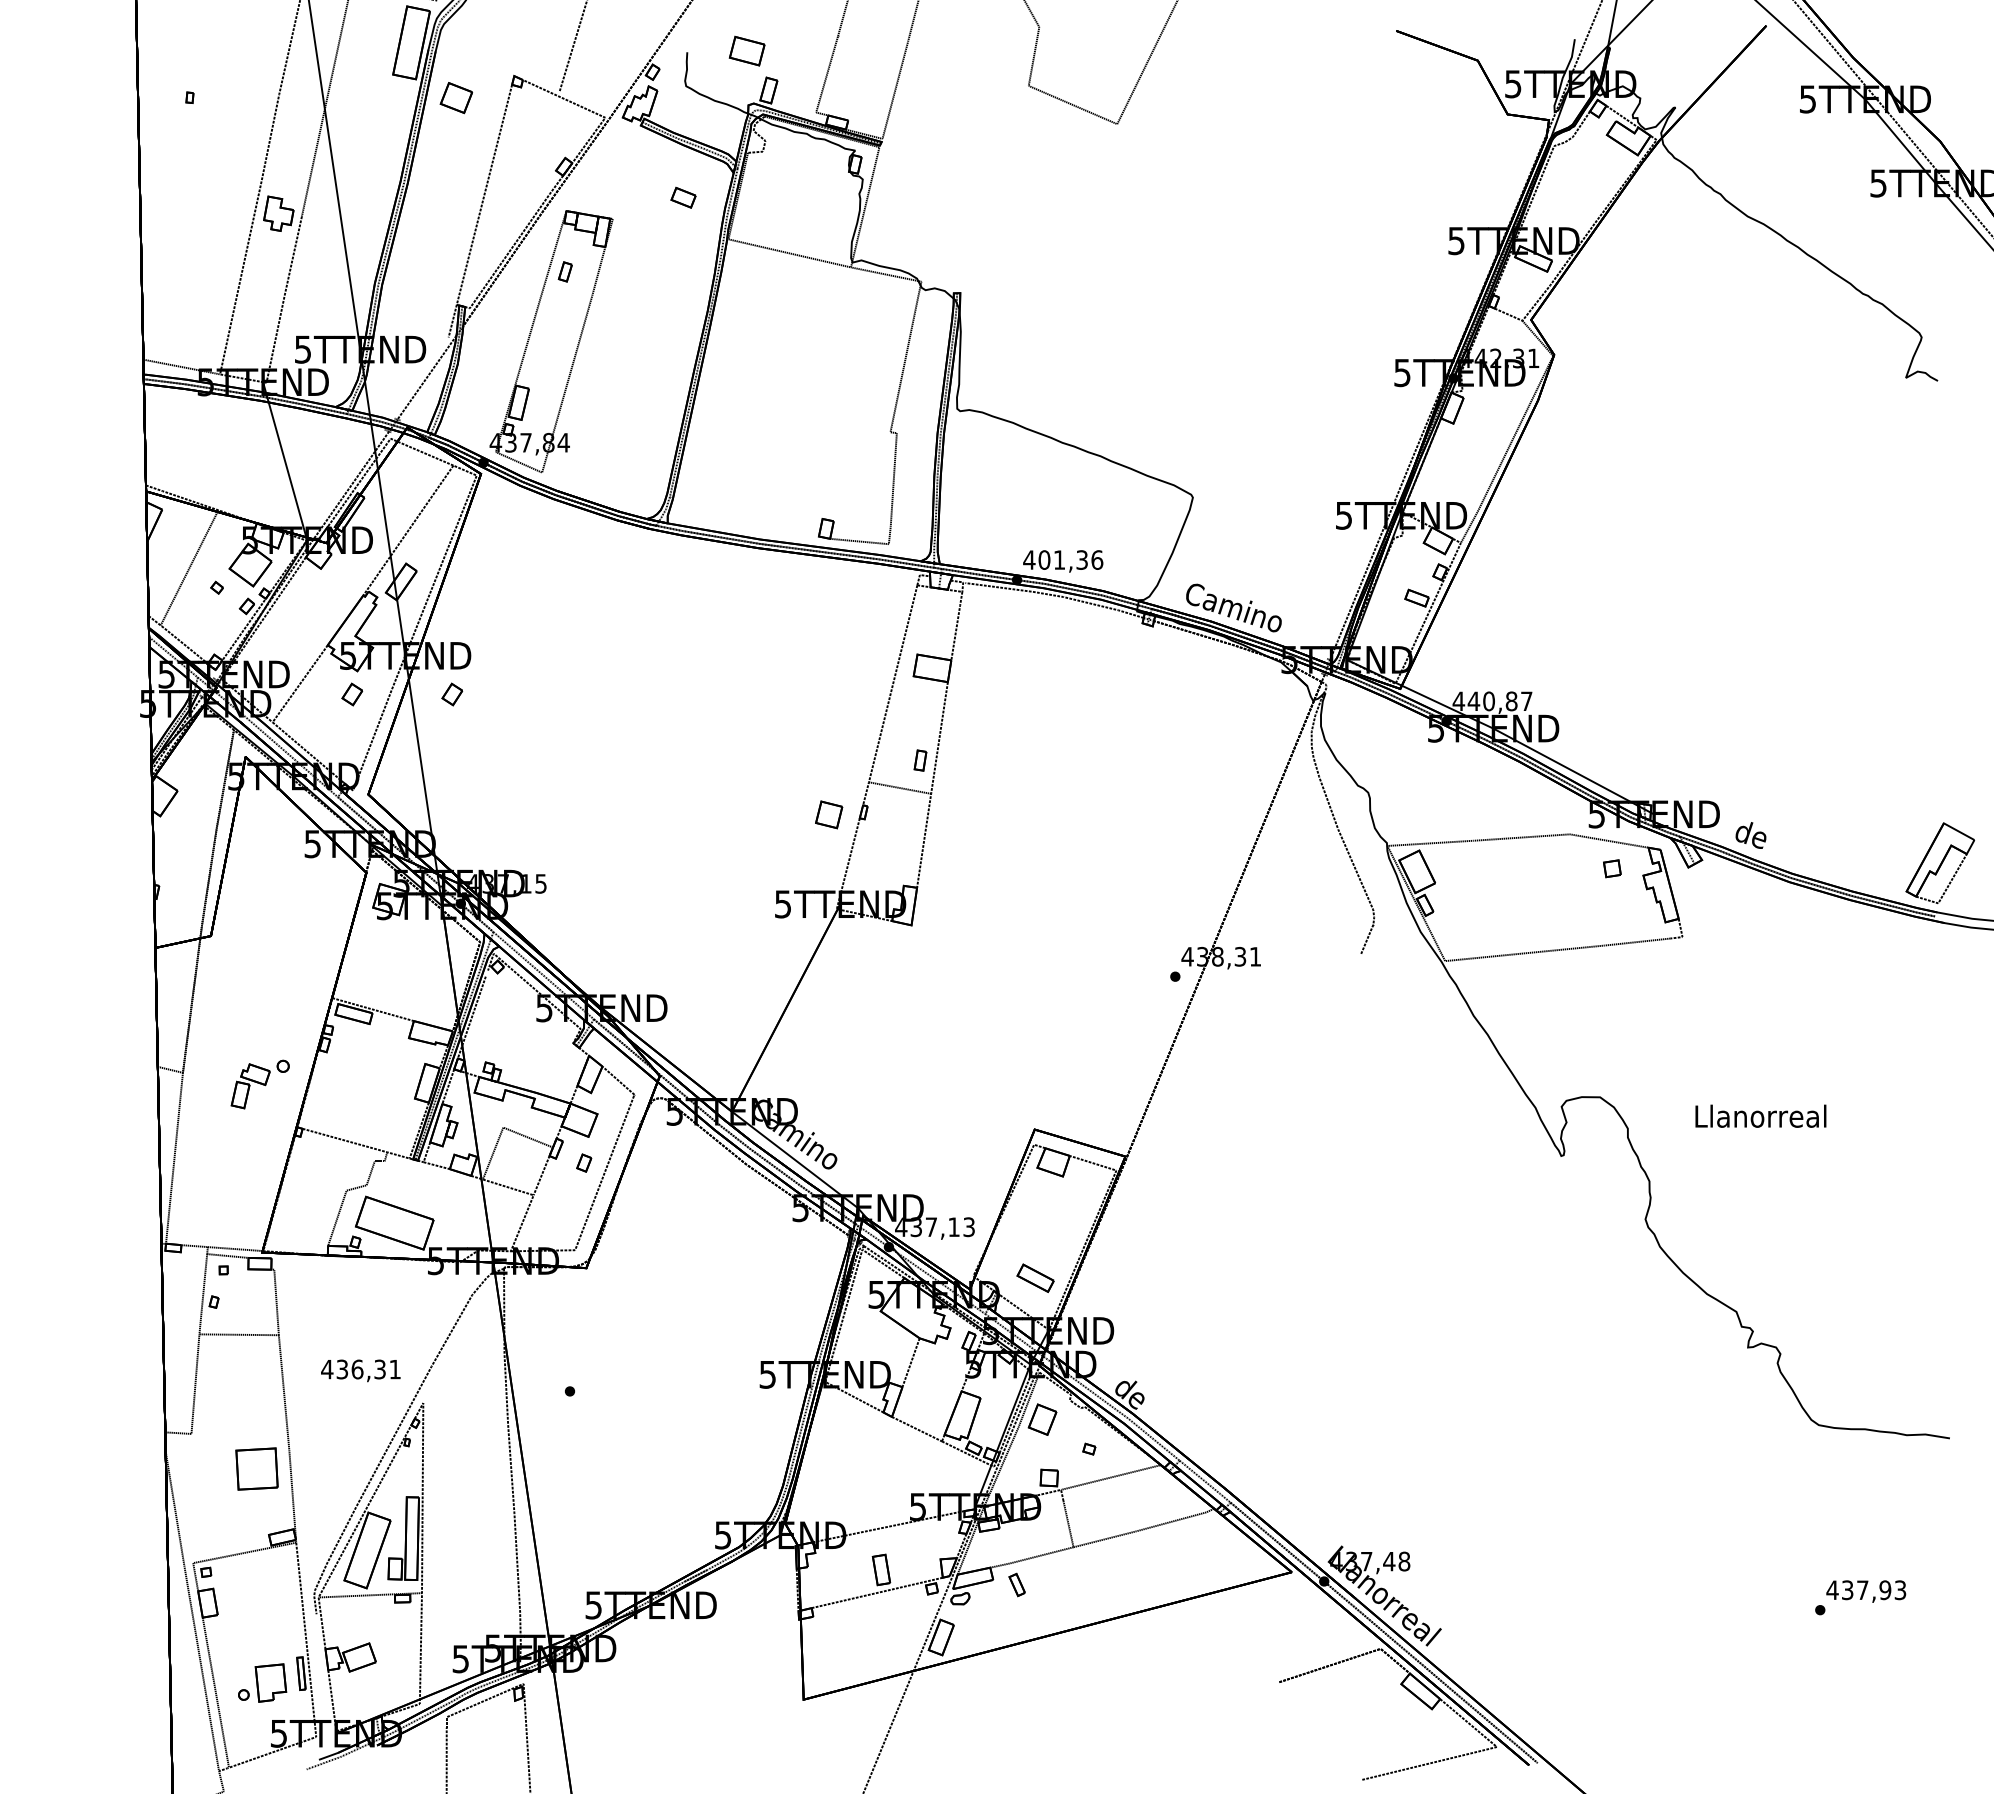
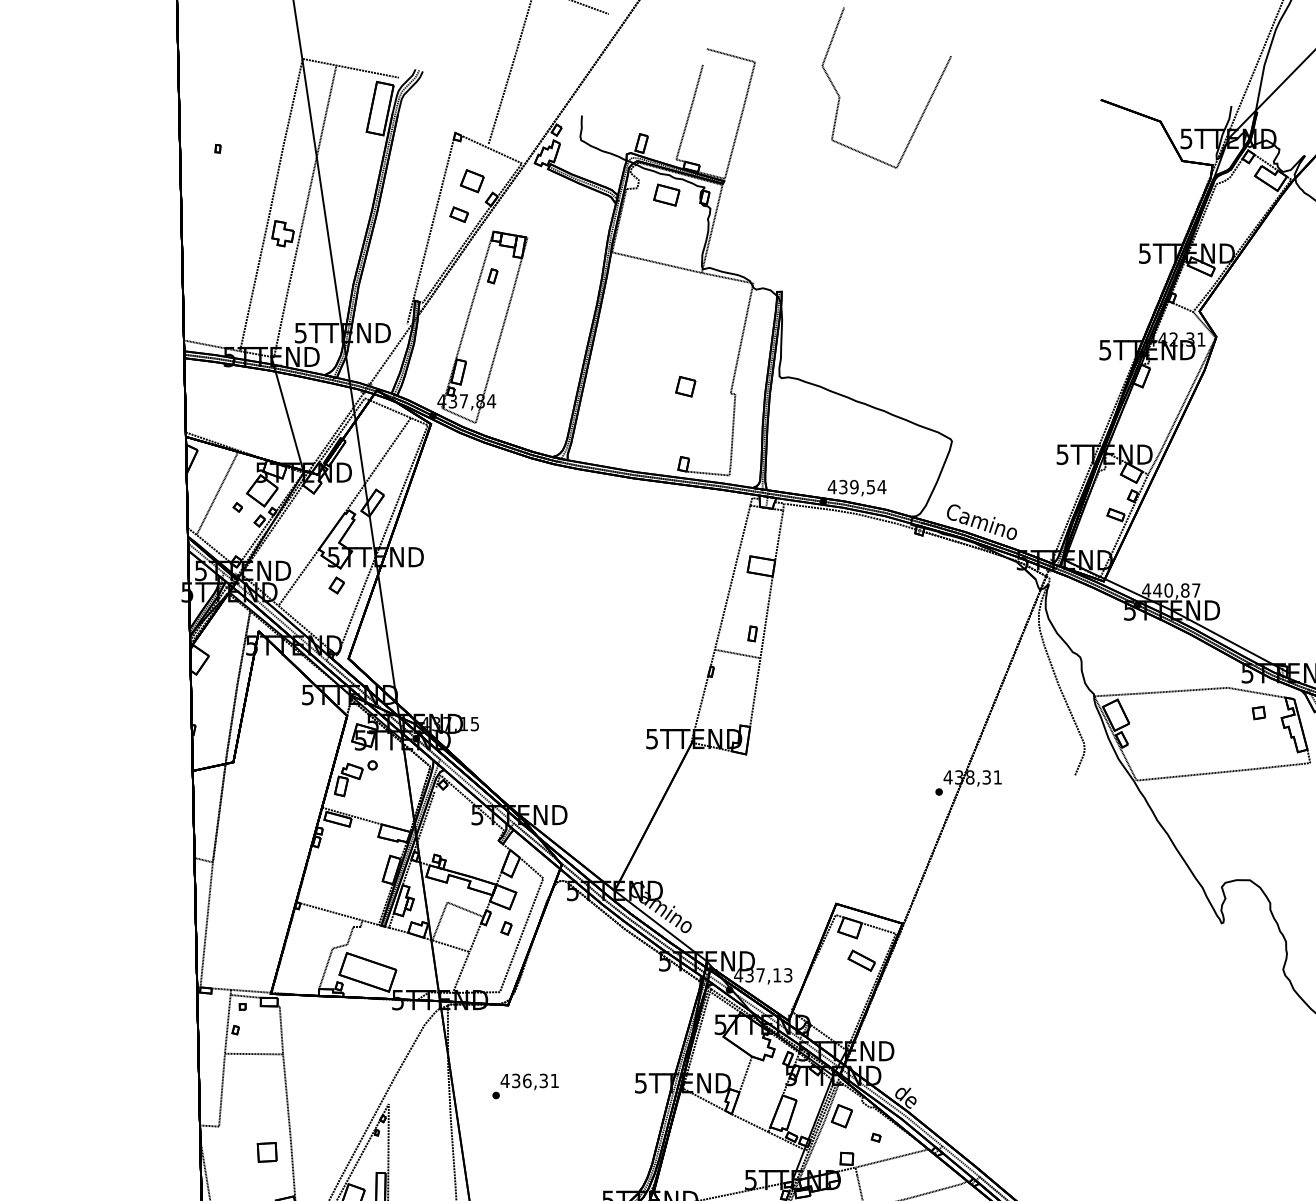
part: (746, 50) -> (666, 194), moved
part: (456, 98) -> (472, 181), moved
part: (683, 197) -> (459, 214), moved
text: (1070, 559) -> (862, 486), 401,36 -> 439,54
part: (452, 694) -> (410, 585), removed
part: (829, 814) -> (686, 386), moved
part: (259, 1084) -> (355, 778), moved
part: (1035, 1277) -> (861, 960), moved
text: (360, 1370) -> (529, 1081), moved
part: (257, 1469) -> (267, 1152), size x0.62

